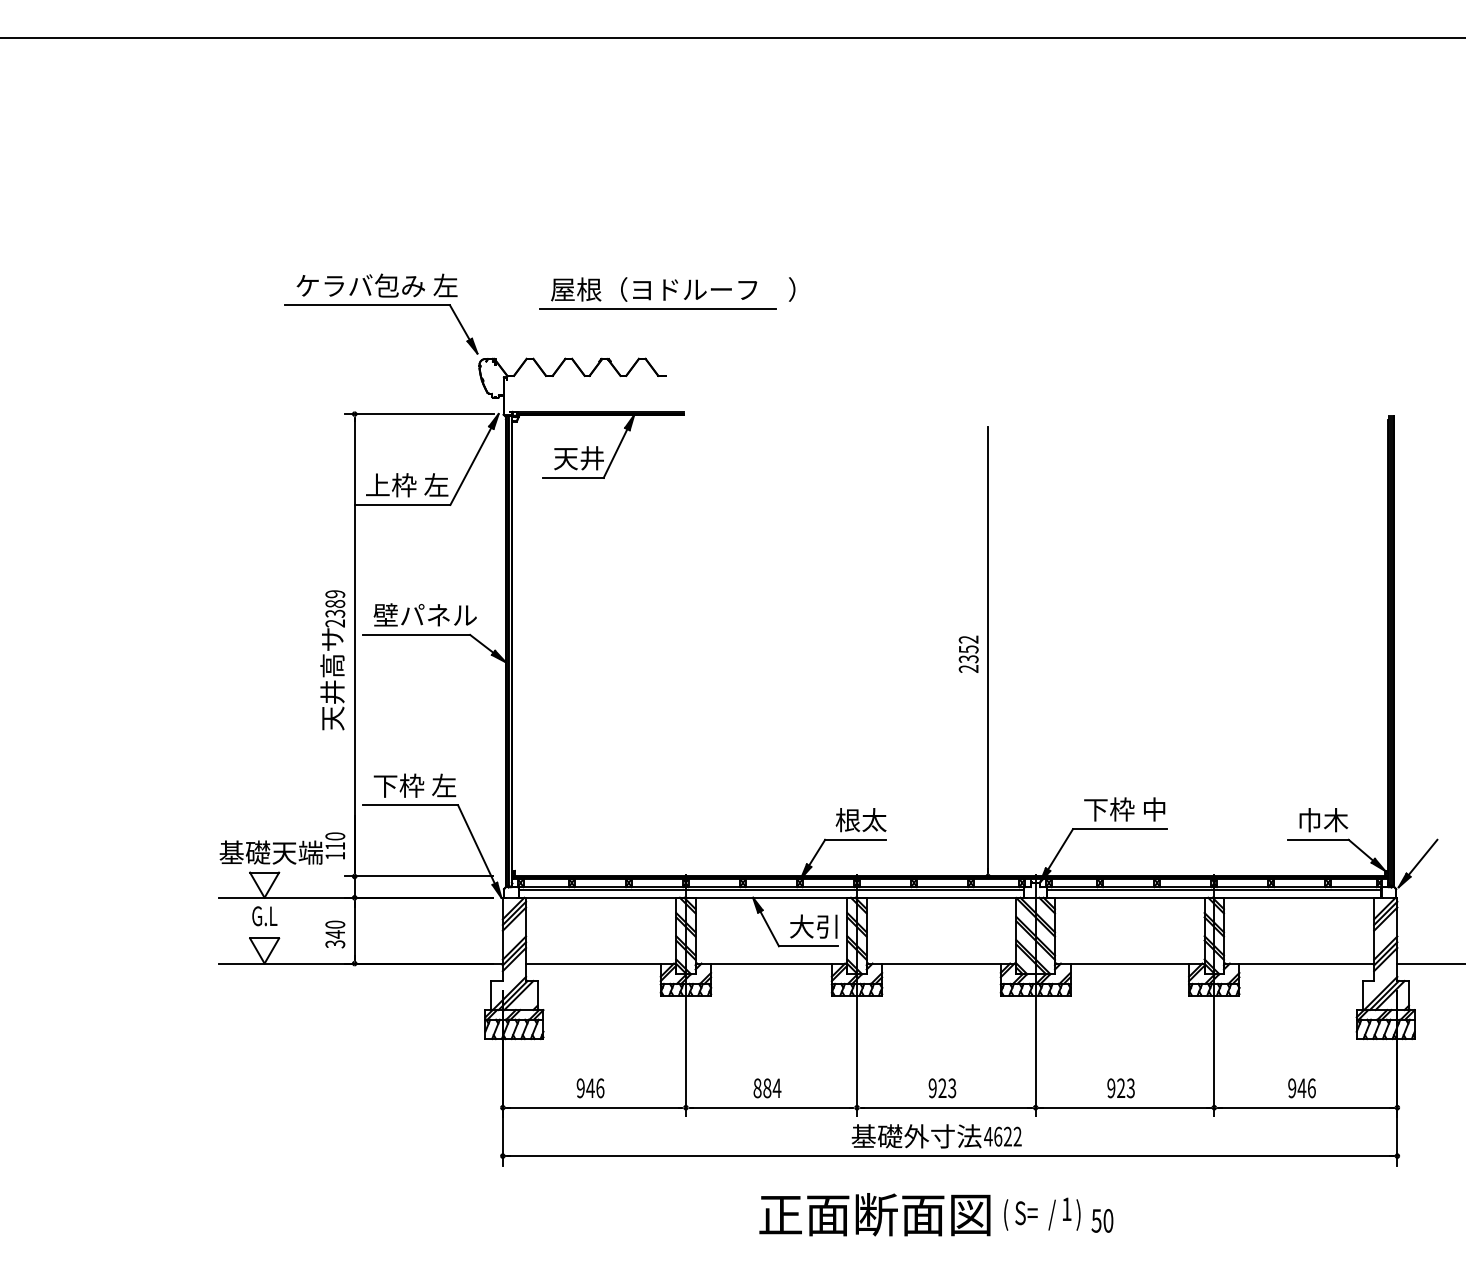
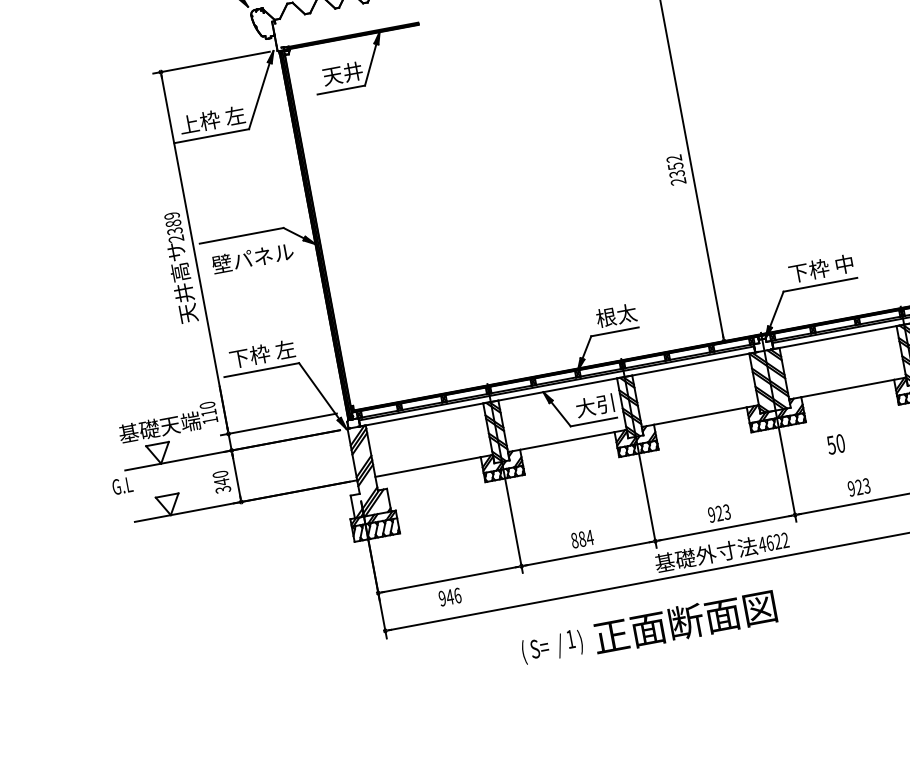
text: (424, 614) -> (252, 257), moved
text: (264, 916) -> (122, 486), moved
text: (590, 1088) -> (450, 597), moved
text: (1042, 1213) -> (552, 646), moved
text: (1102, 1220) -> (835, 444), moved

